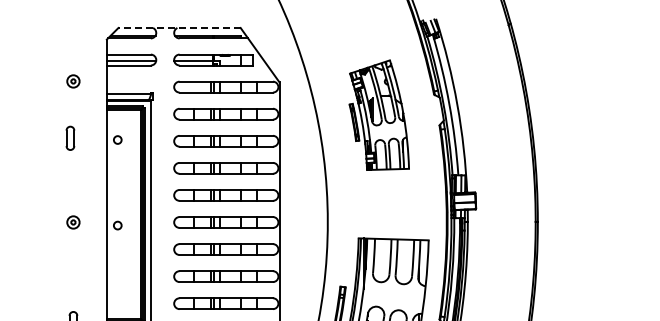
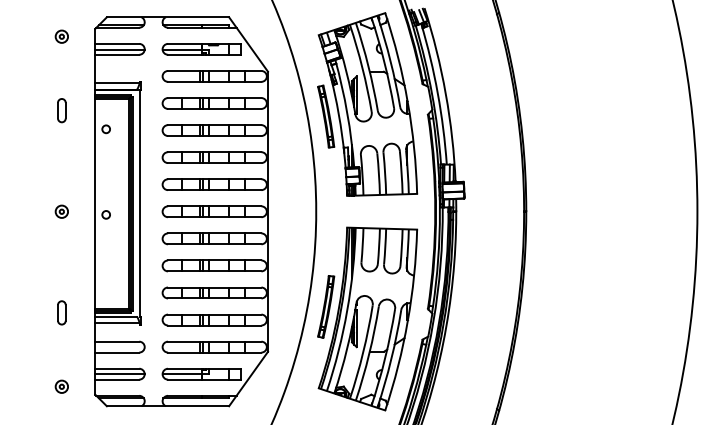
line: (179, 28) -> (167, 17), dashed -> solid
part: (73, 81) -> (61, 36), moved
part: (379, 115) -> (367, 104), size x1.67
part: (70, 138) -> (61, 110), moved

